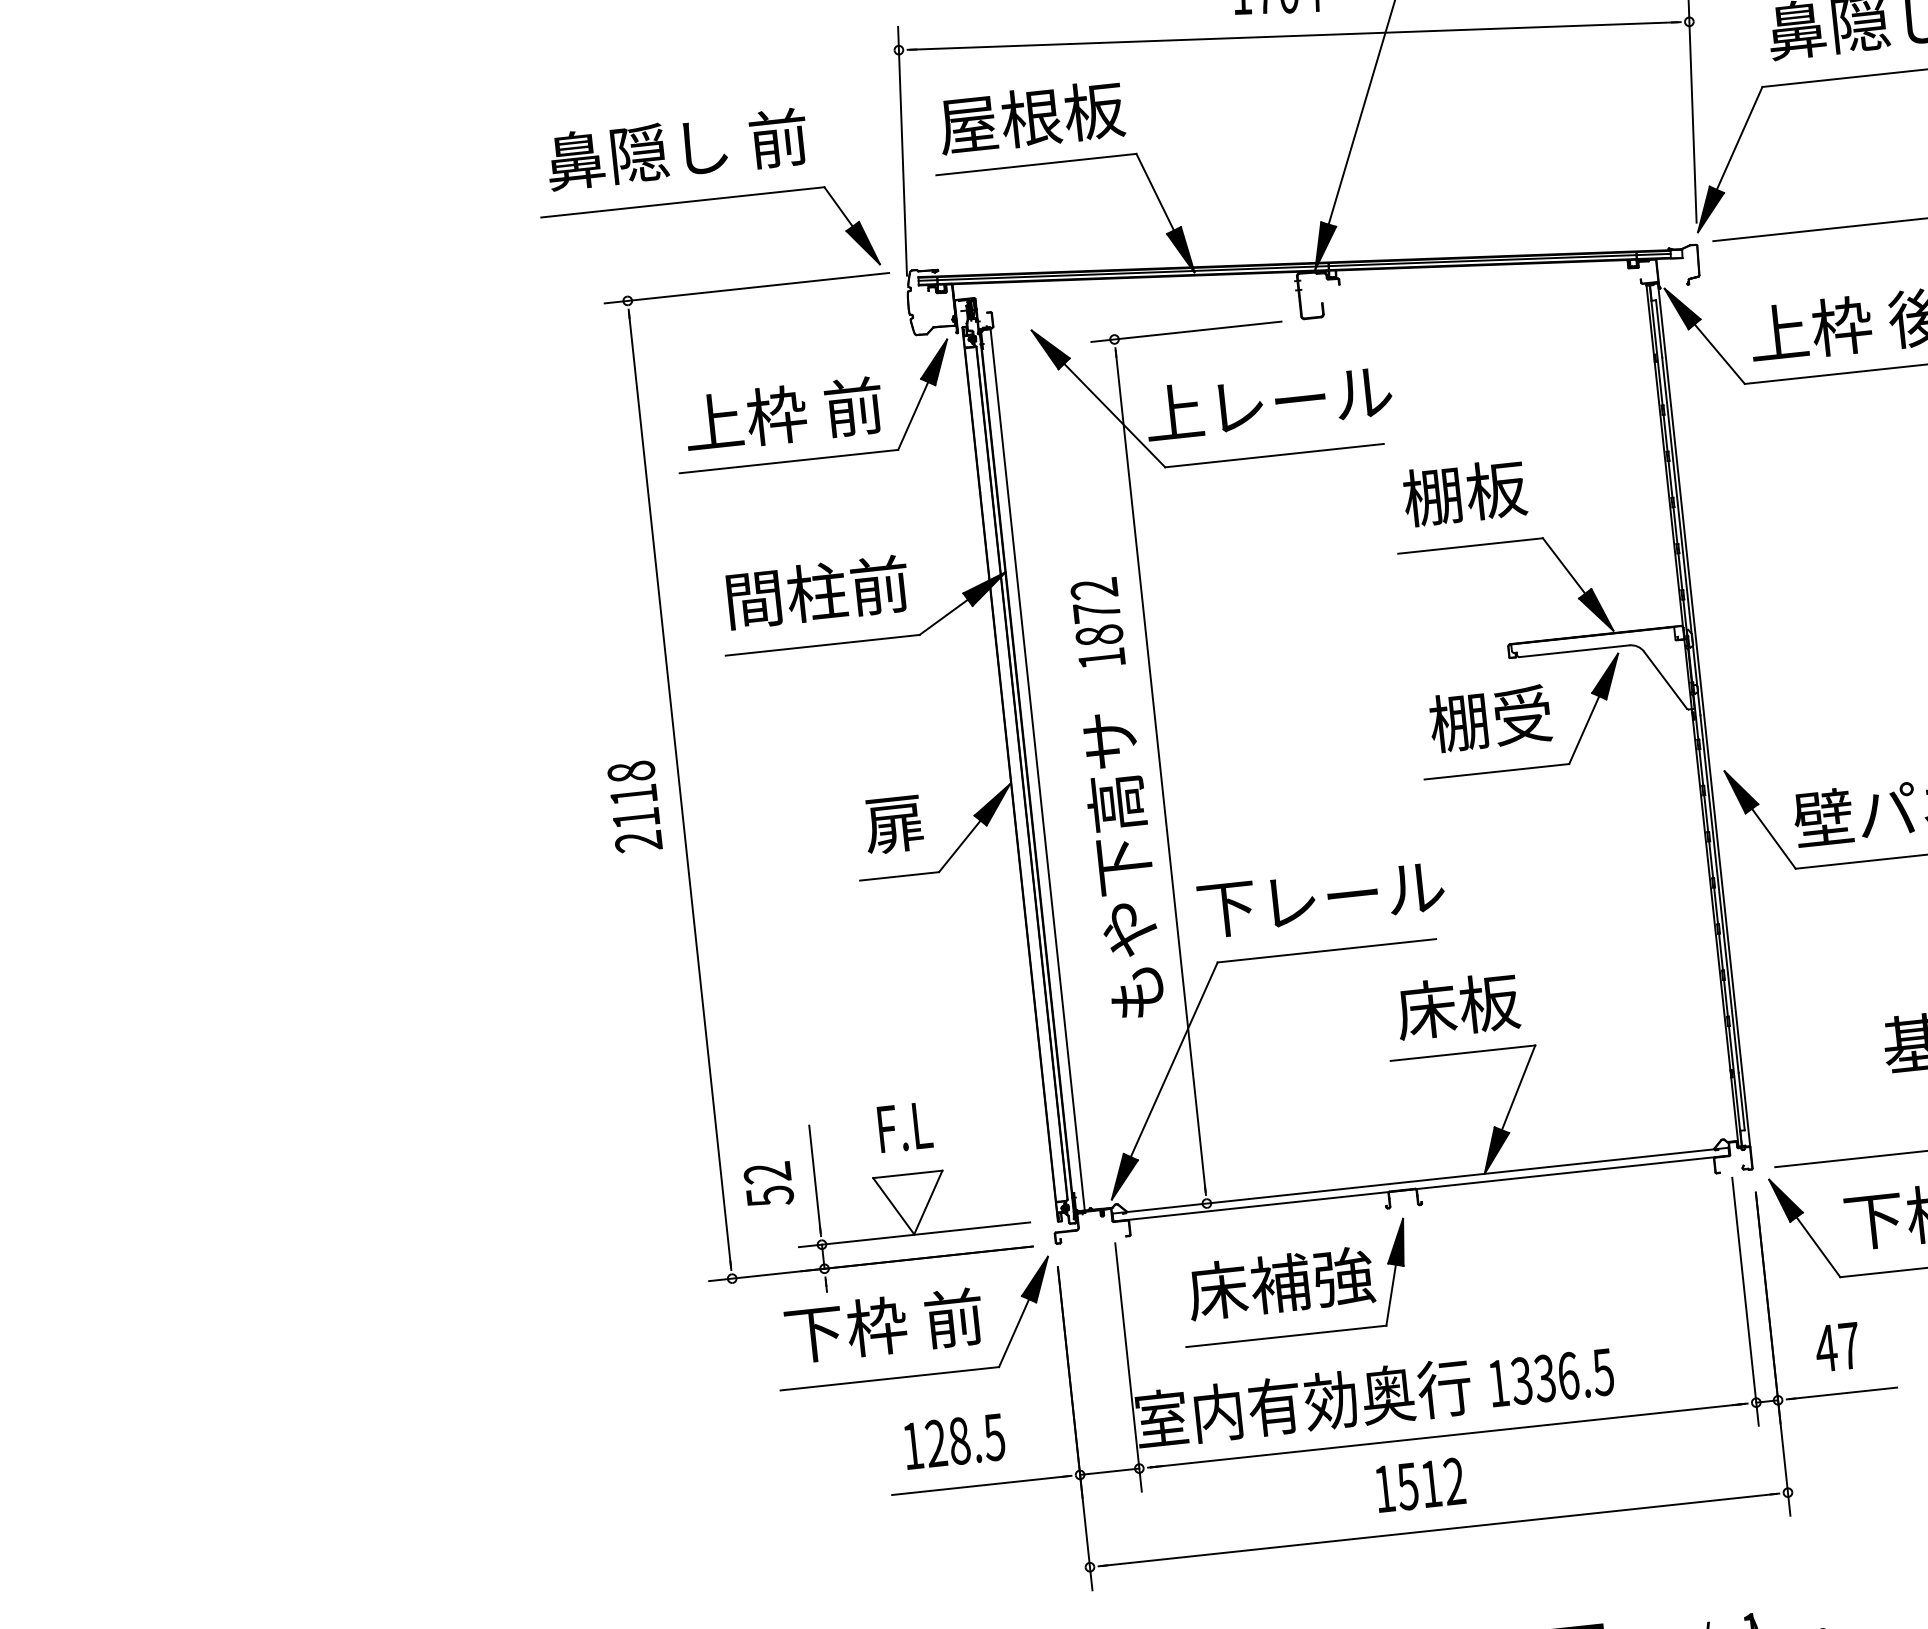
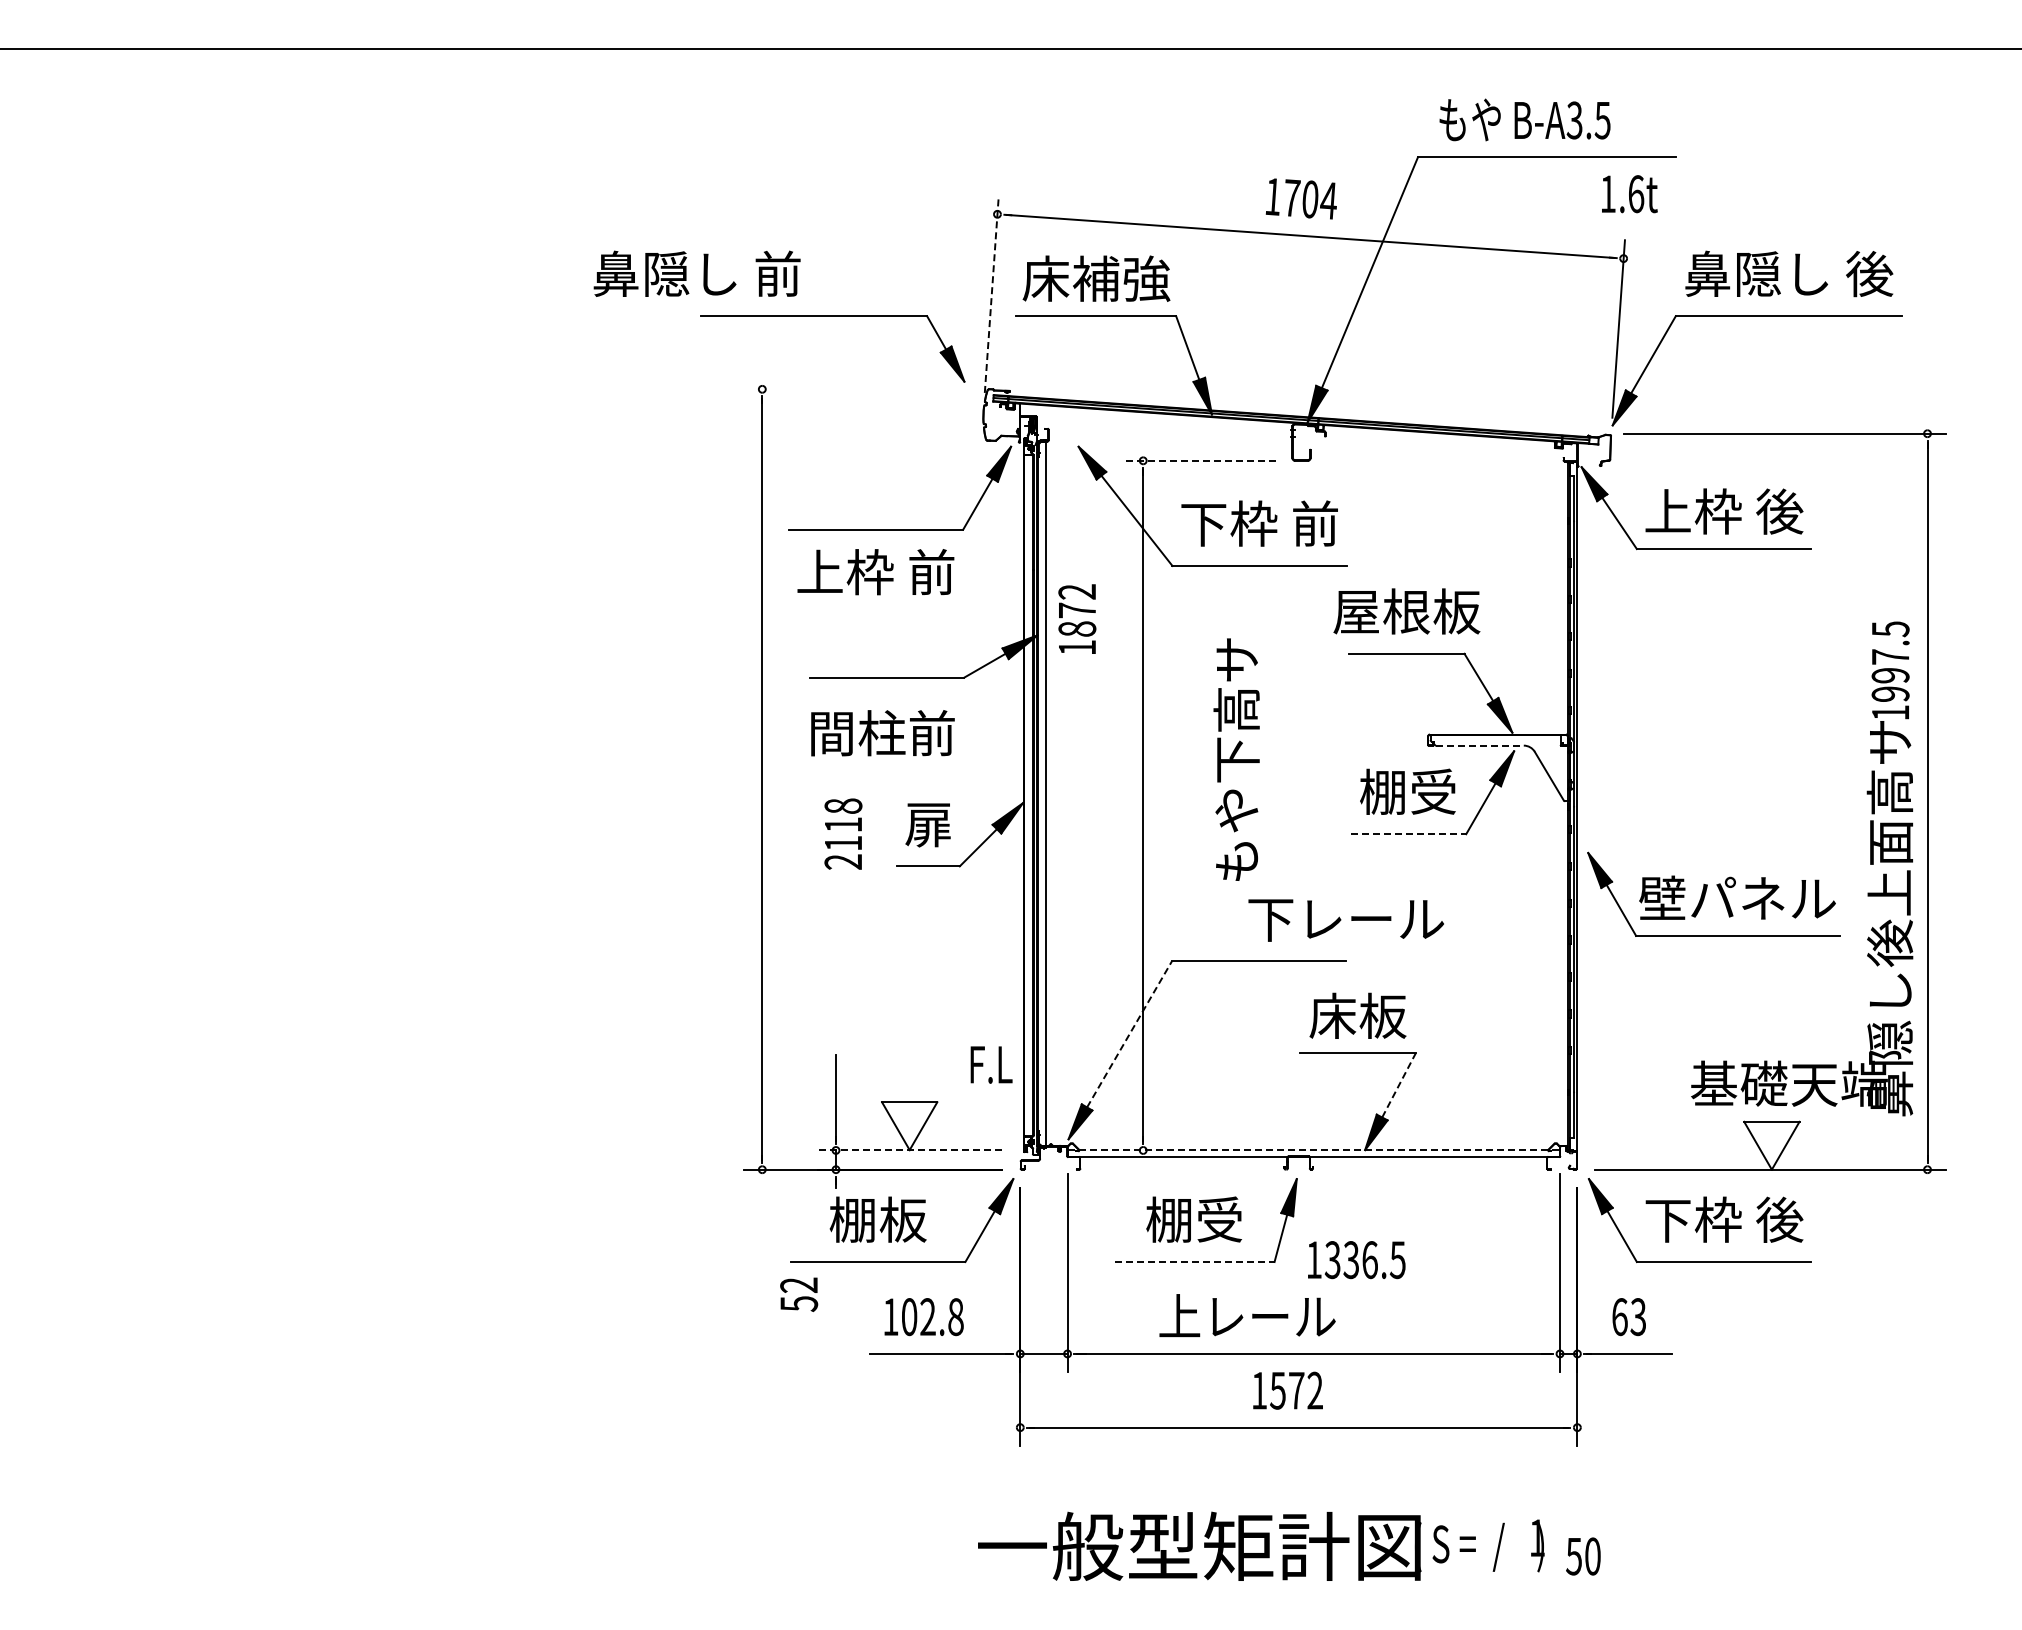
text: (1031, 117) -> (1096, 278), 屋根板 -> 床補強
text: (676, 148) -> (696, 273), moved
line: (902, 151) -> (991, 294), solid -> dashed
line: (745, 288) -> (856, 389), removed
line: (1186, 331) -> (1200, 460), solid -> dashed
text: (1268, 402) -> (1259, 523), 上レール -> 下枠 前
text: (783, 415) -> (875, 572), moved
text: (1464, 493) -> (1406, 611), 棚板 -> 屋根板
text: (817, 592) -> (882, 733), moved
text: (1098, 622) -> (1077, 618), moved
line: (1573, 651) -> (1479, 745), solid -> dashed
line: (1496, 772) -> (1408, 834), solid -> dashed
text: (635, 805) -> (843, 833), moved
text: (1122, 865) -> (1236, 759), moved
text: (1320, 899) -> (1345, 920), moved
line: (1174, 1060) -> (1129, 1034), solid -> dashed
line: (1519, 1087) -> (1399, 1085), solid -> dashed
text: (905, 1126) -> (991, 1064), moved
line: (1420, 1180) -> (1313, 1150), solid -> dashed
text: (769, 1184) -> (799, 1294), moved
line: (914, 1234) -> (909, 1150), solid -> dashed
text: (1280, 1283) -> (1194, 1219), 床補強 -> 棚受
text: (884, 1325) -> (878, 1219), 下枠 前 -> 棚板
line: (1286, 1337) -> (1194, 1262), solid -> dashed
text: (1837, 1347) -> (1628, 1317), 47 -> 63
text: (1551, 1378) -> (1356, 1260), moved
text: (1303, 1403) -> (1202, 1316), 室内有効奥行 -> 上レール
text: (965, 1441) -> (932, 1317), 128.5 -> 102.8
text: (1431, 1483) -> (1296, 1390), 1512 -> 1572

